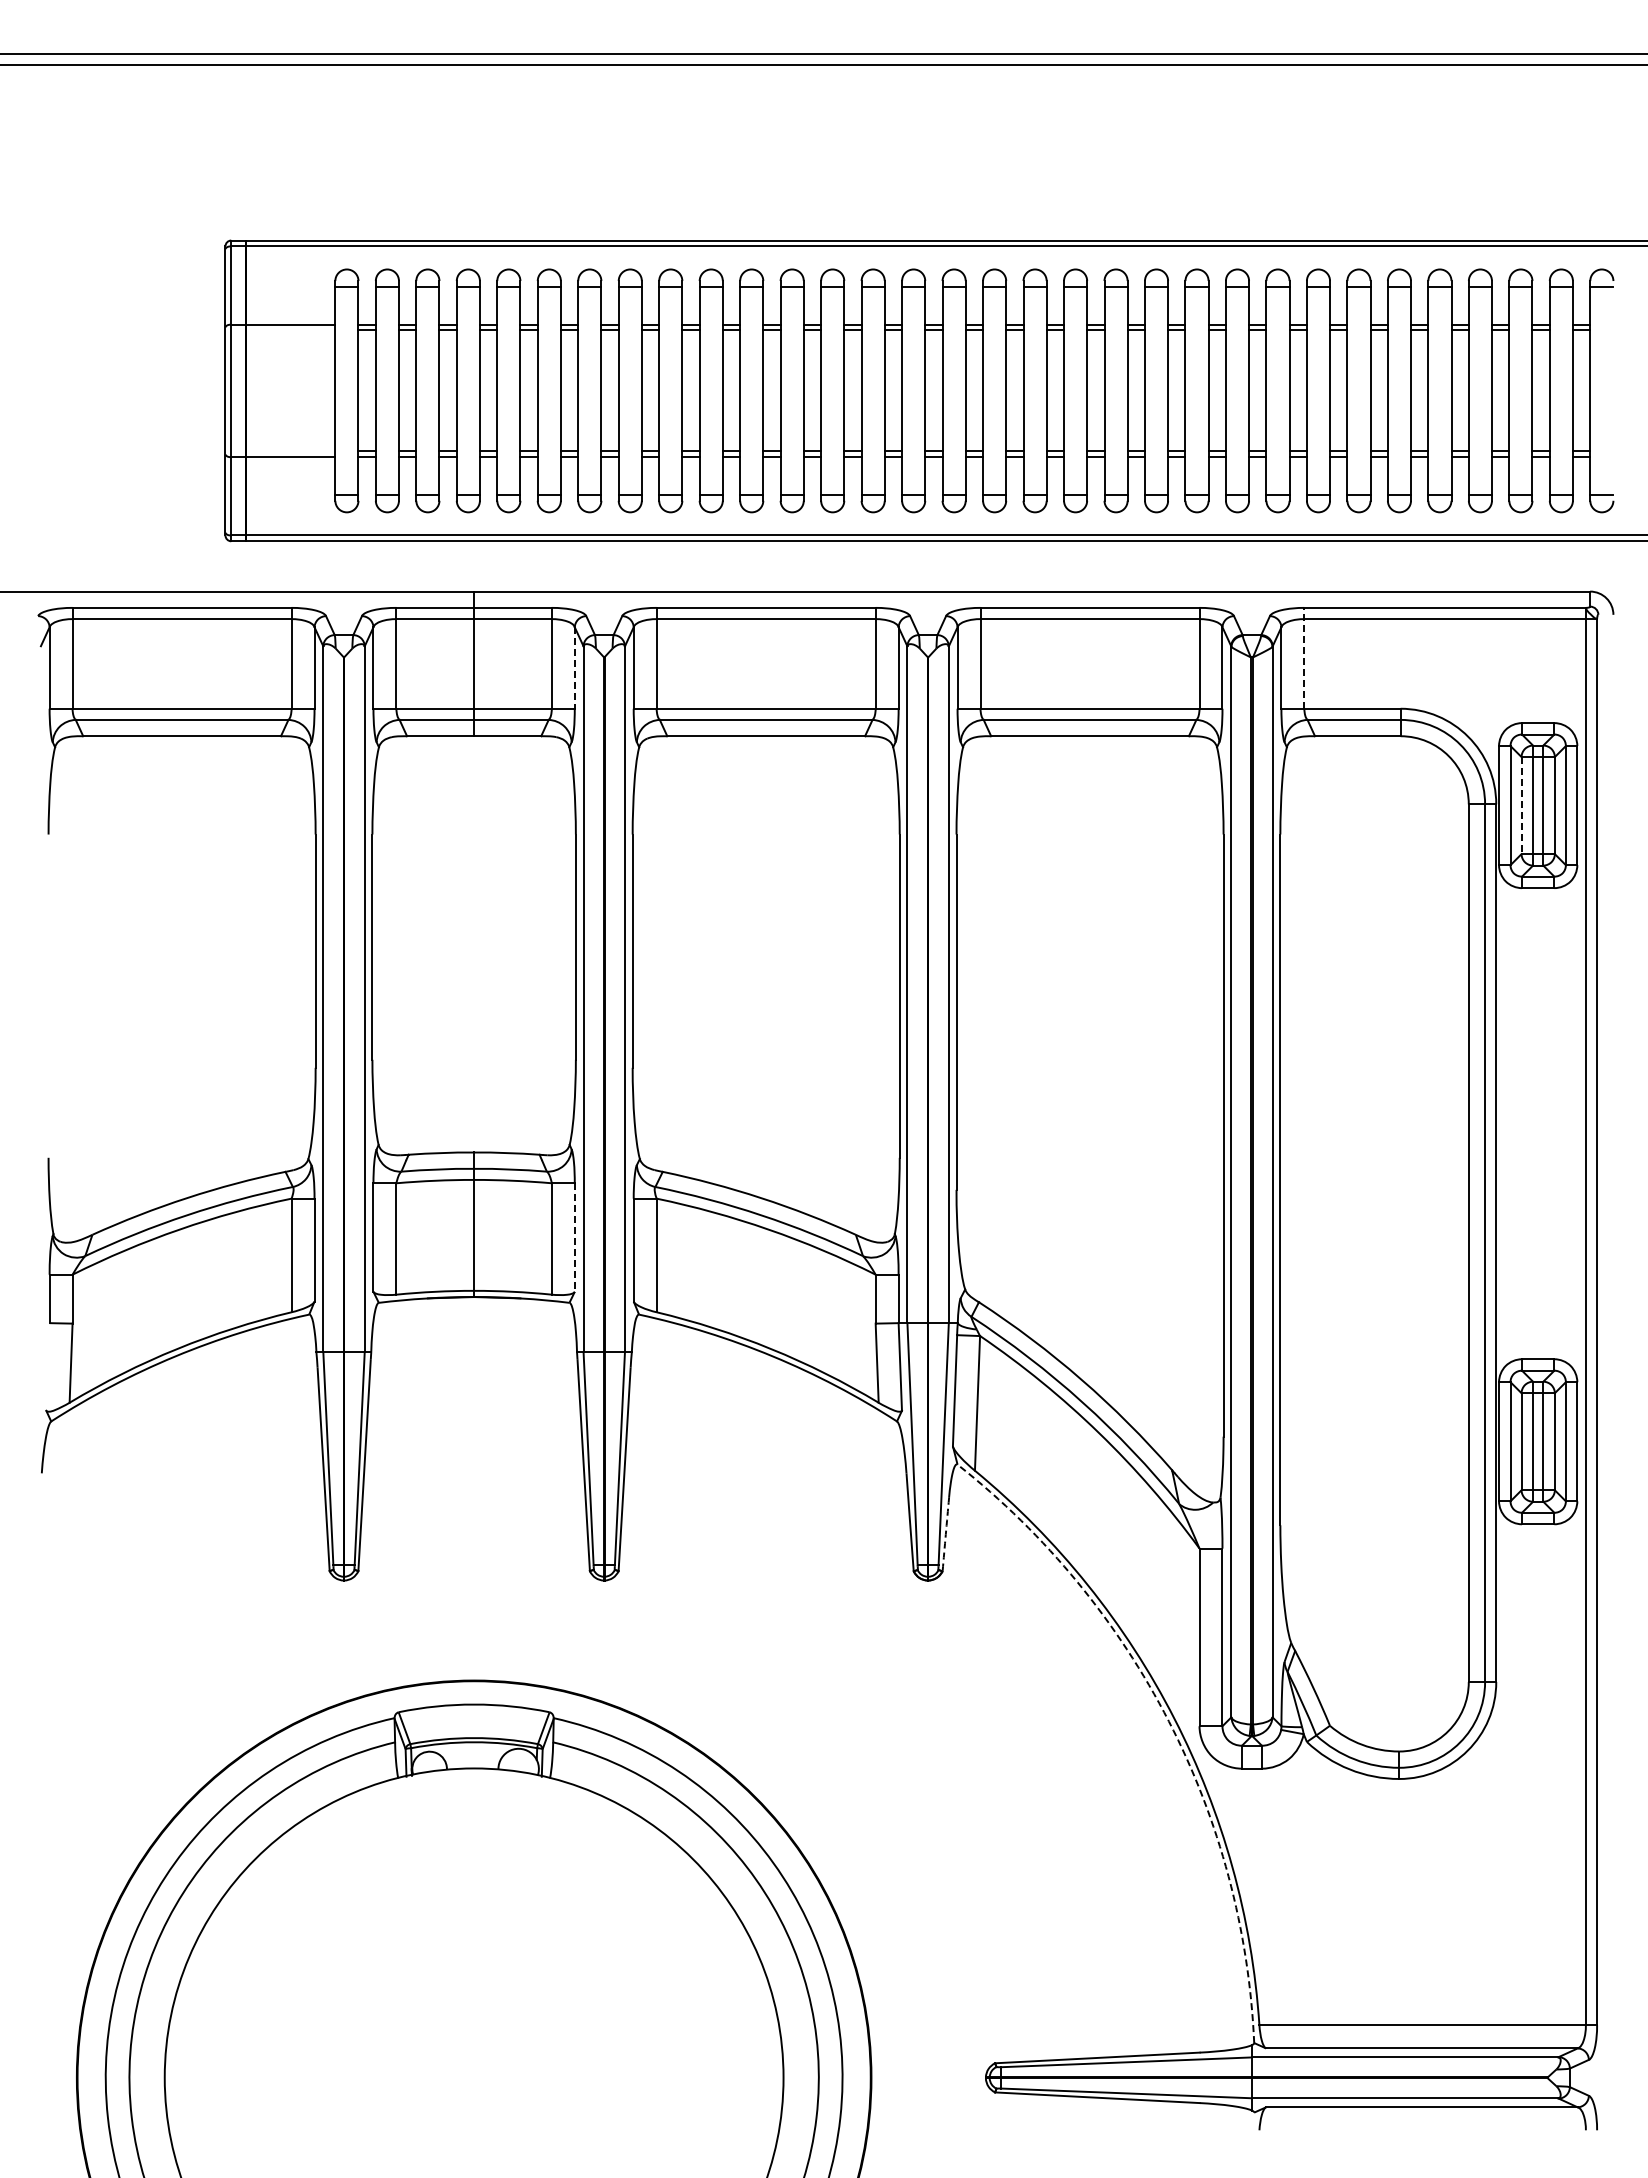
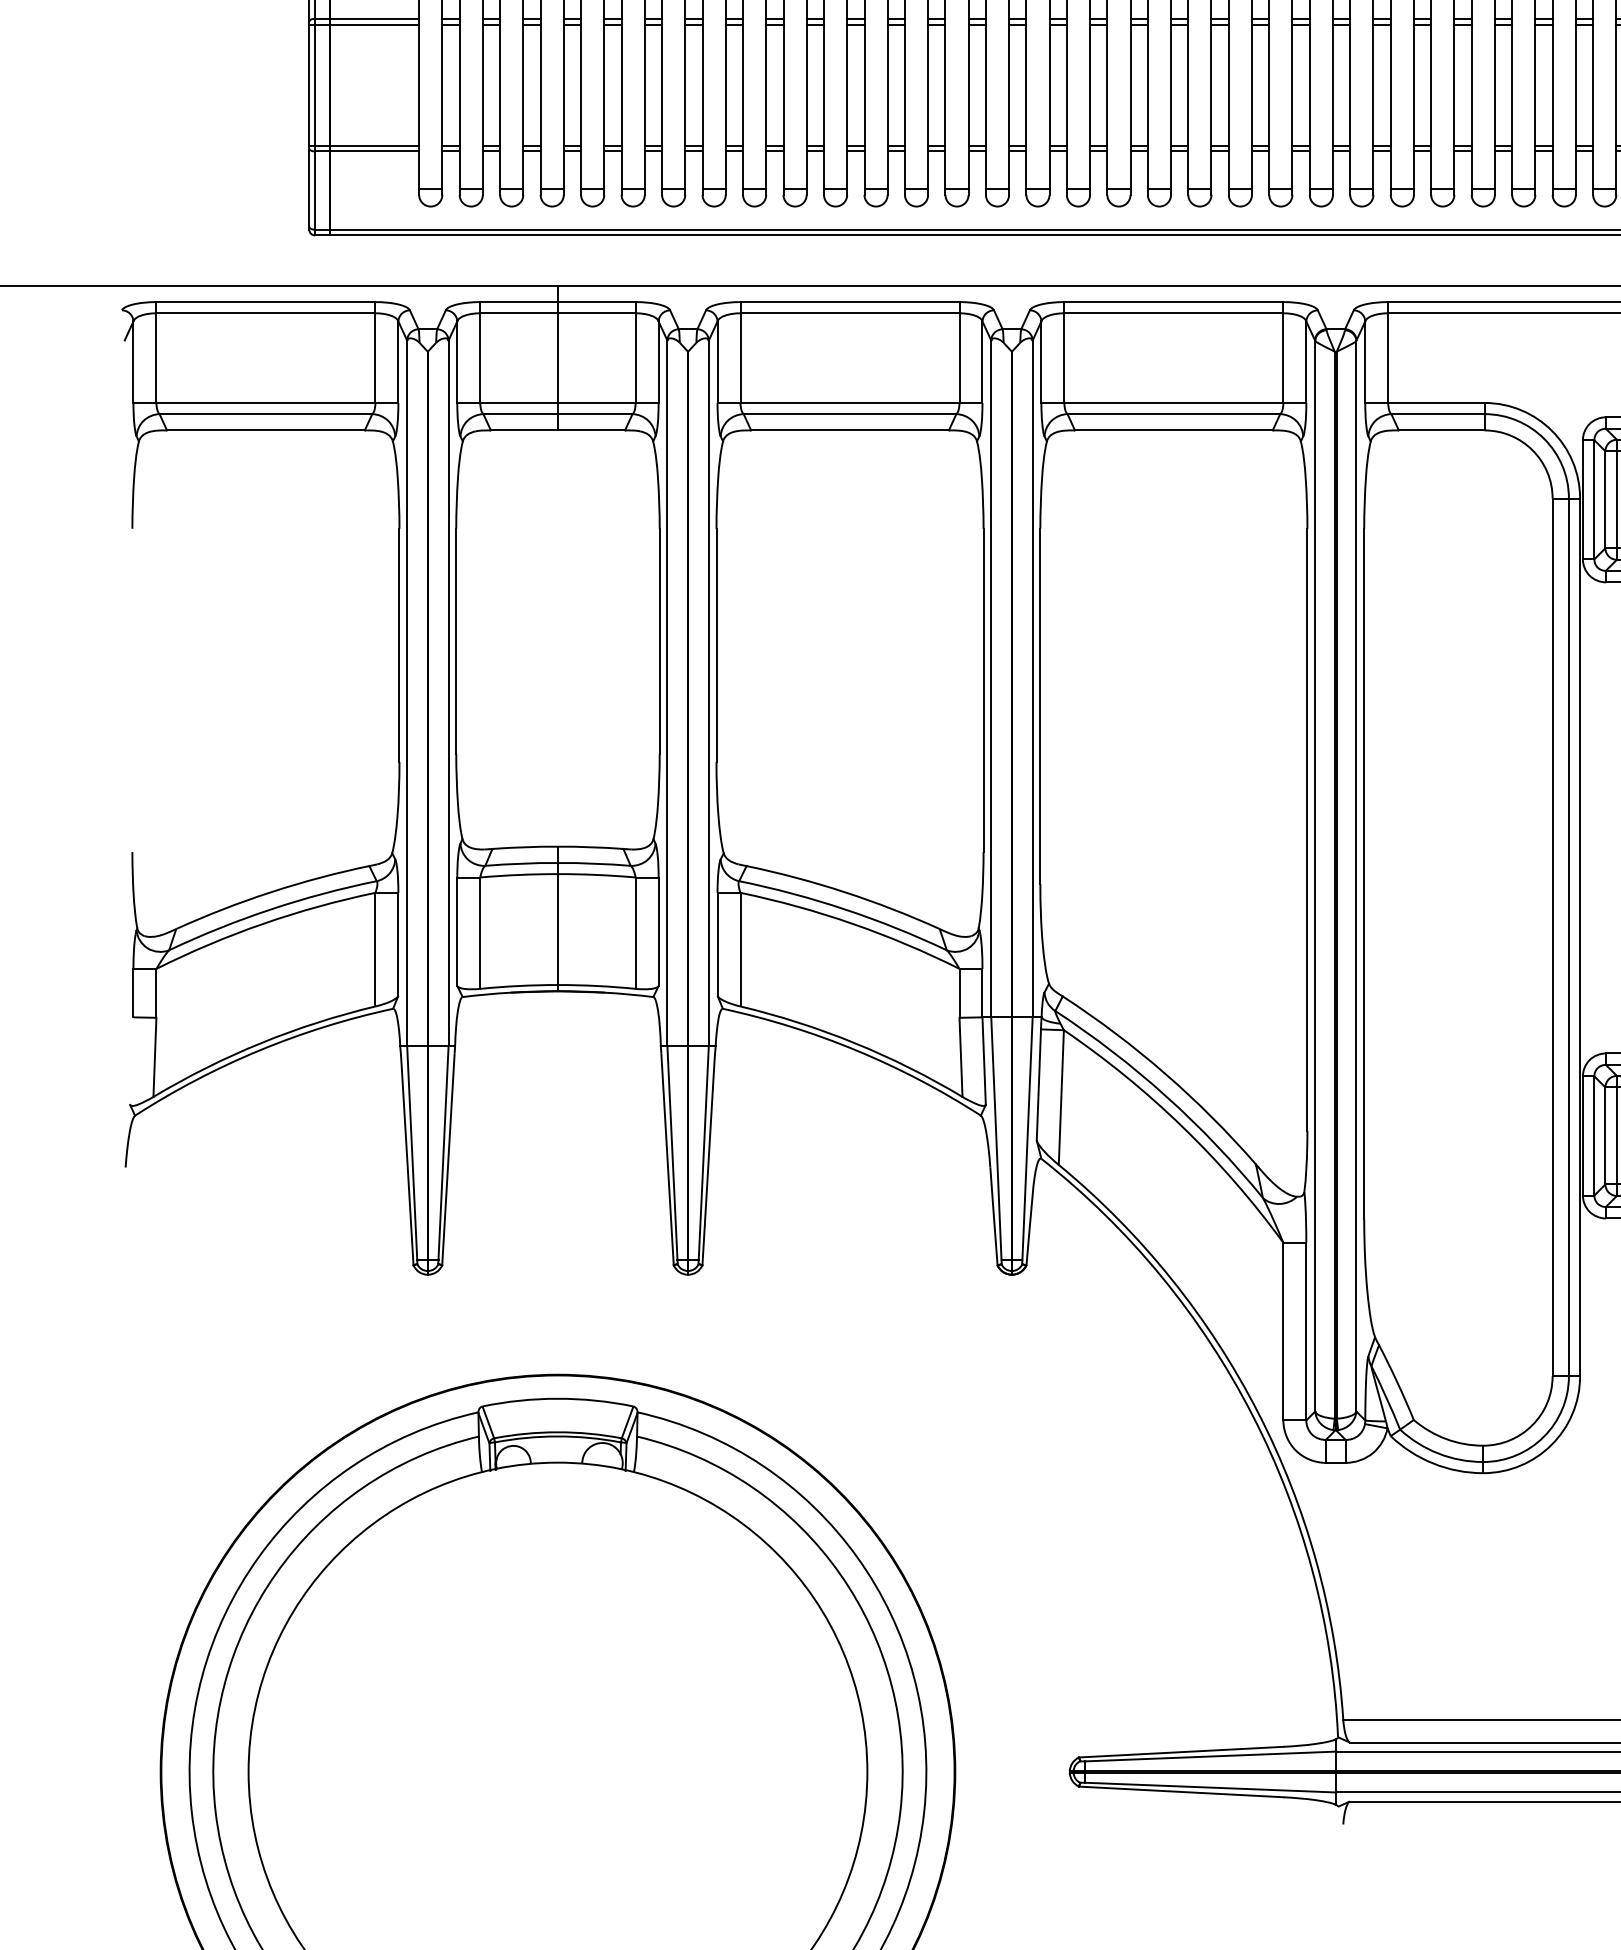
line: (280, 330) -> (364, 24), added
line: (280, 451) -> (364, 145), added
line: (1304, 657) -> (1388, 351), dashed -> solid
line: (574, 668) -> (658, 362), dashed -> solid
line: (1521, 805) -> (1605, 499), dashed -> solid
line: (574, 1238) -> (658, 932), dashed -> solid
arc: (945, 1534) -> (1029, 1228), dashed -> solid
arc: (1168, 1721) -> (1252, 1415), dashed -> solid

